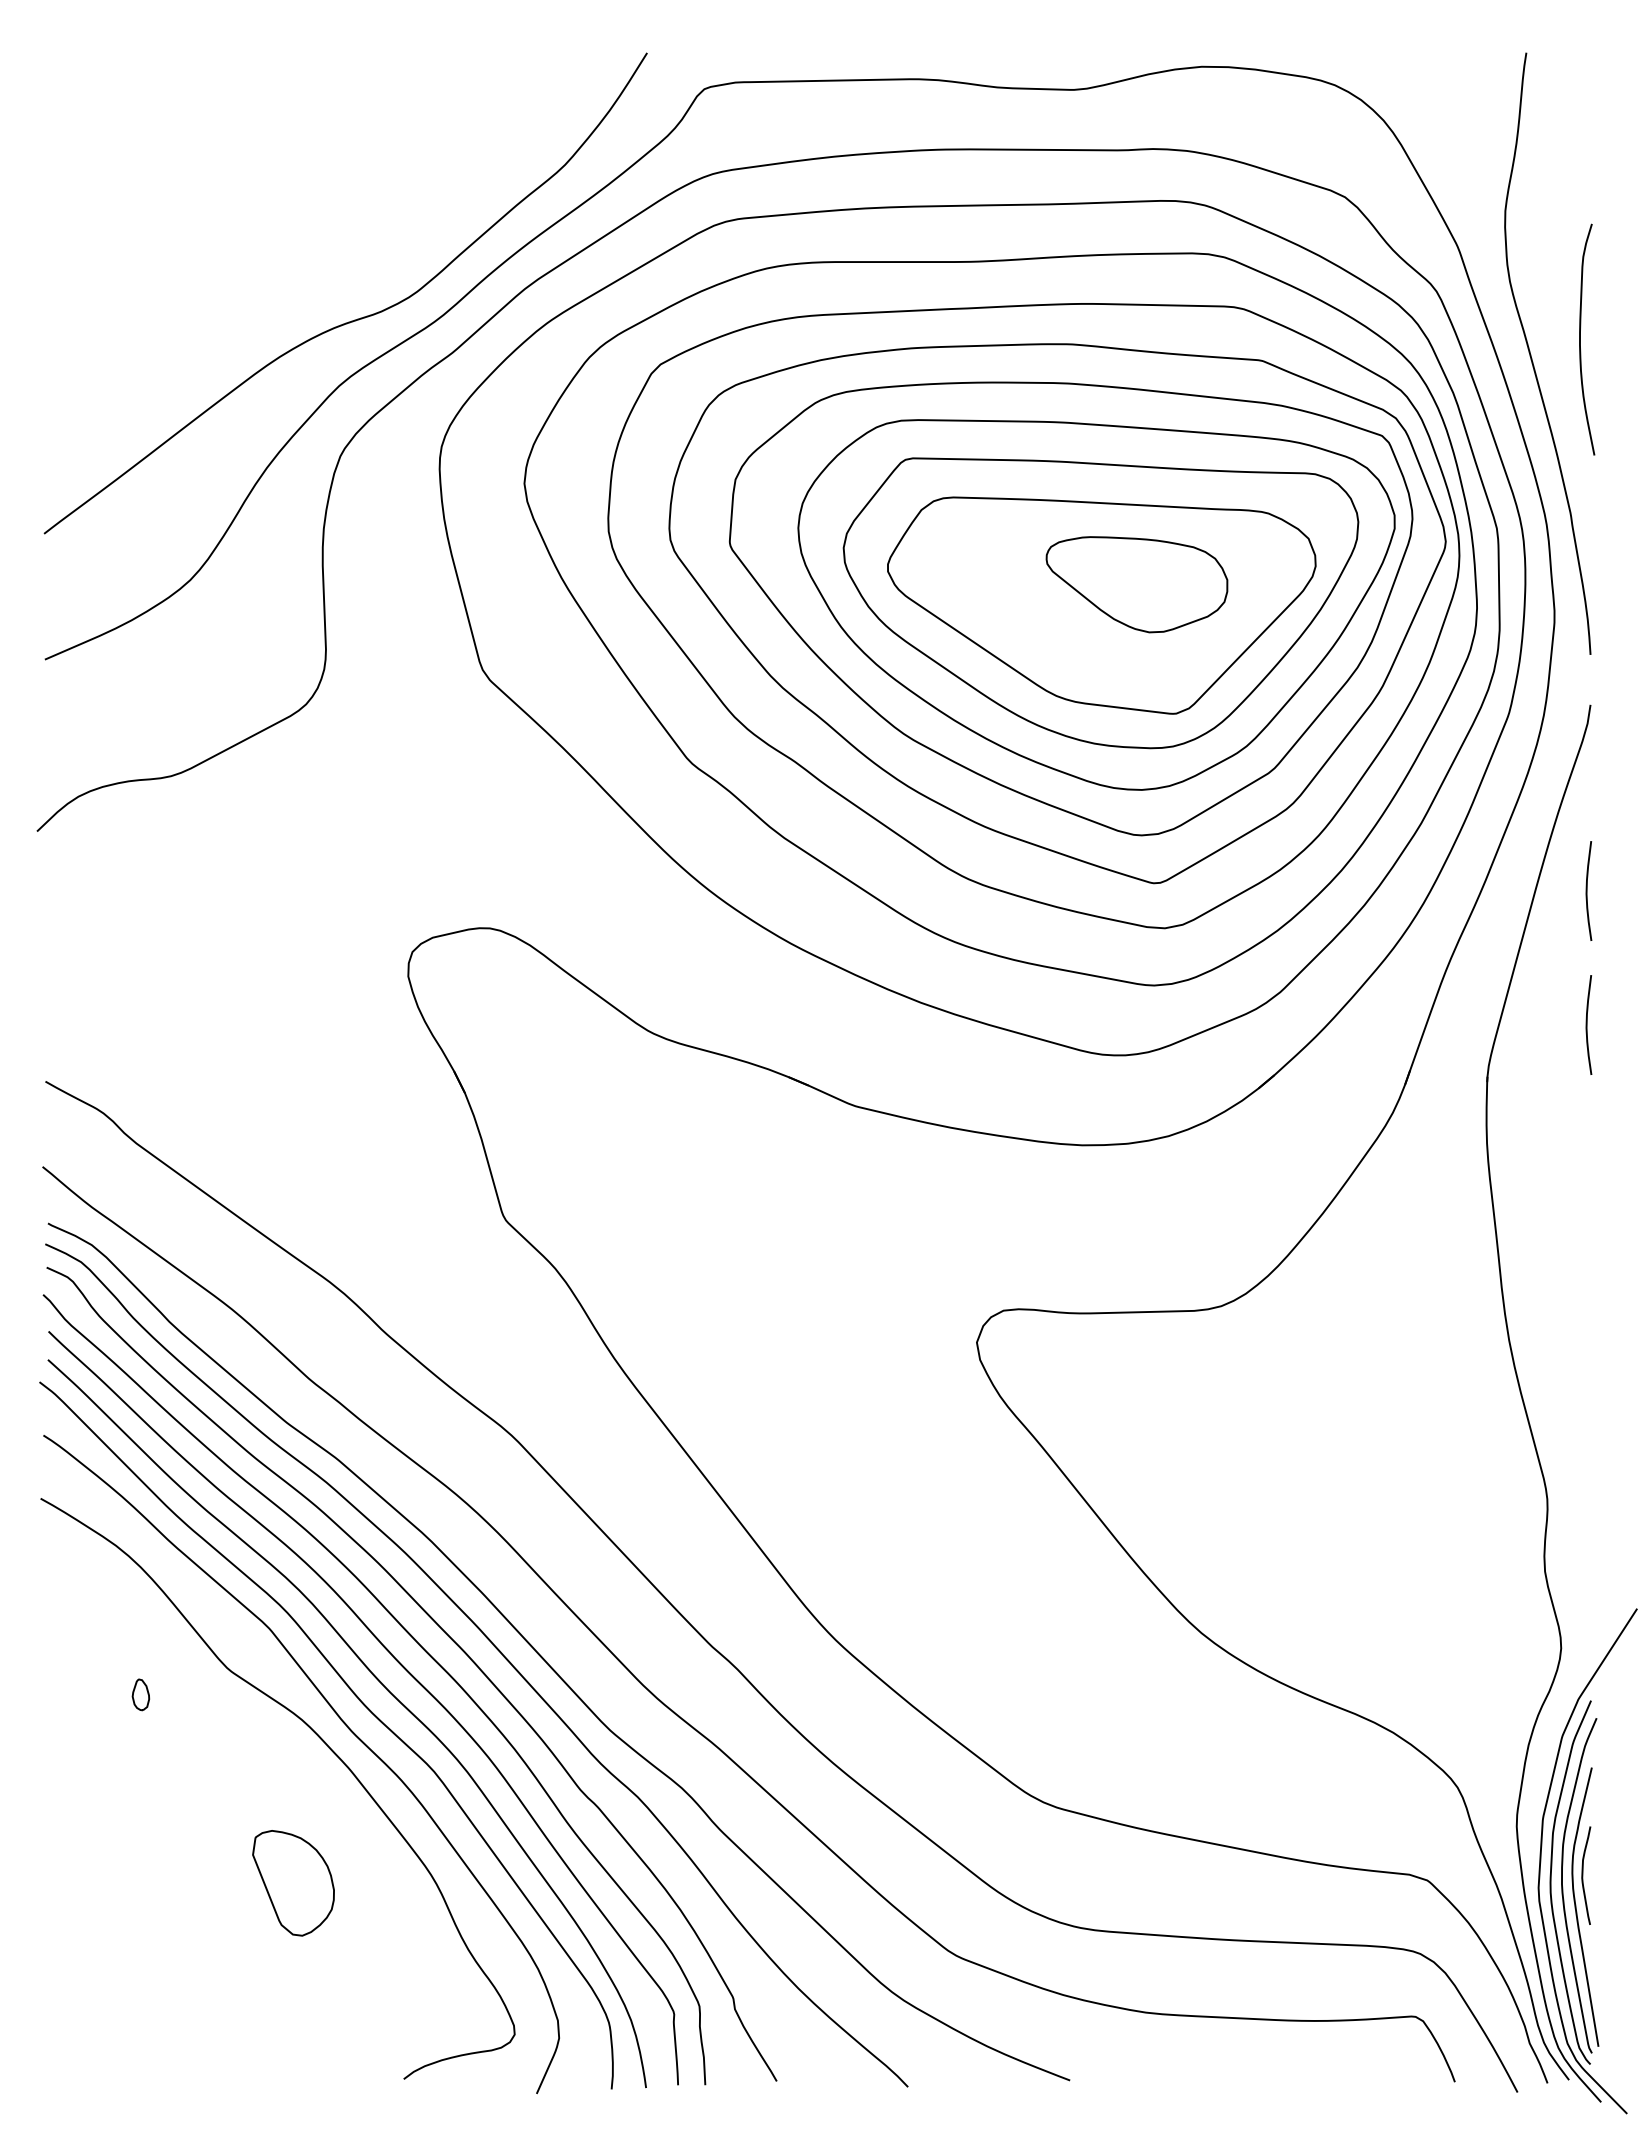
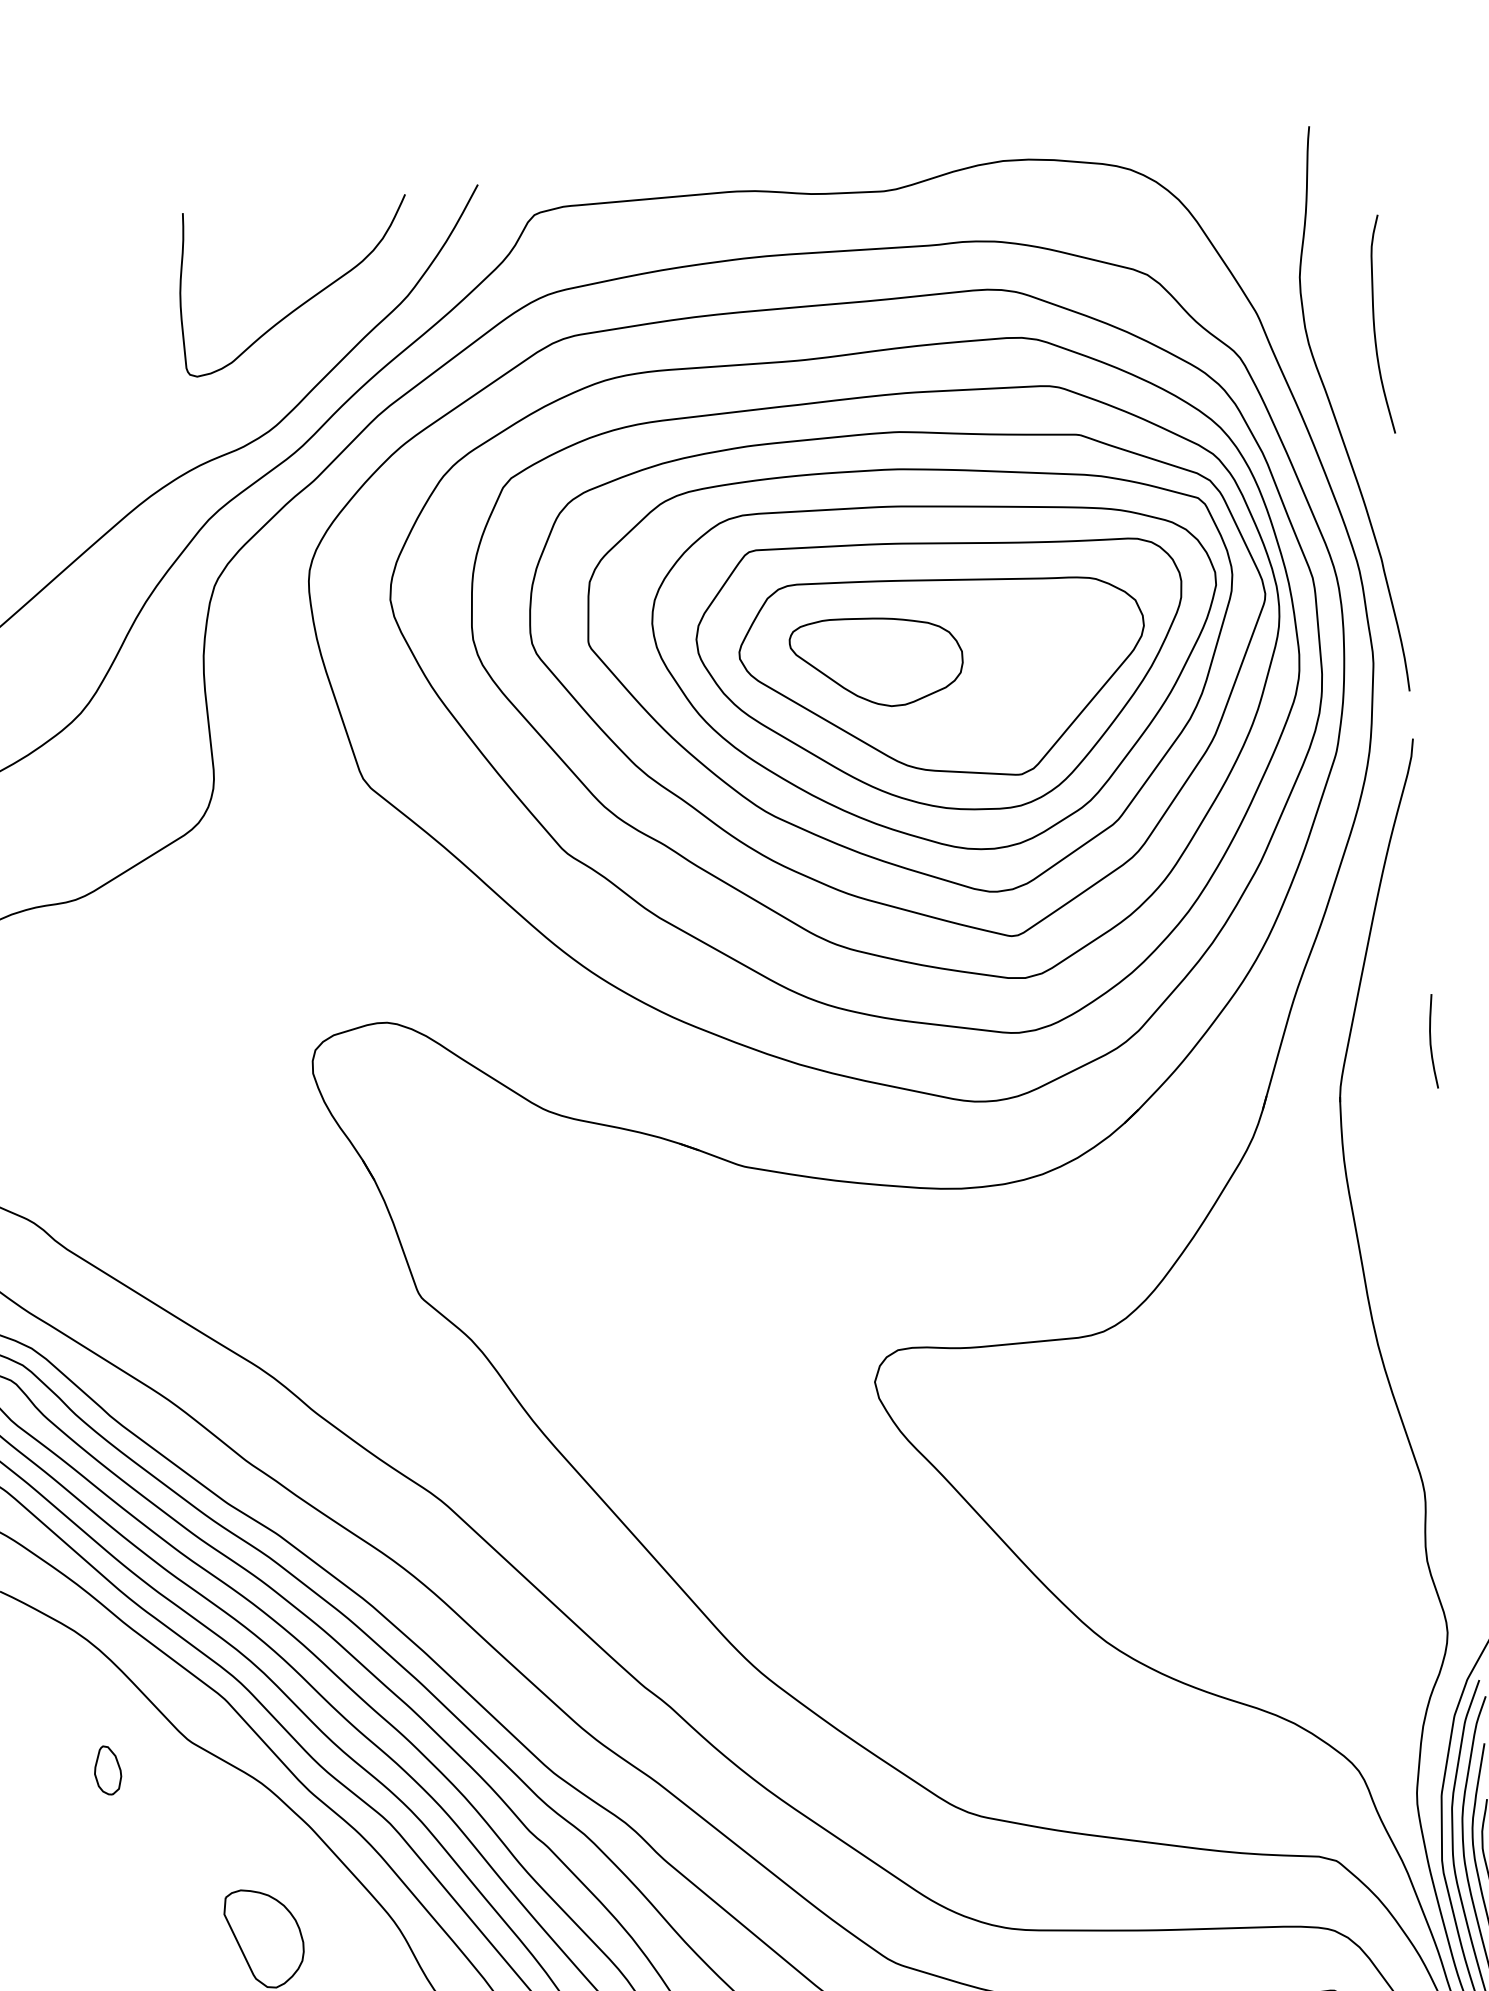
curve: (457, 162) -> (305, 300), added
curve: (1580, 339) -> (1374, 324), moved
part: (1136, 584) -> (876, 661), moved
curve: (1587, 890) -> (1422, 914), removed
part: (140, 1694) -> (107, 1770), size x1.67

